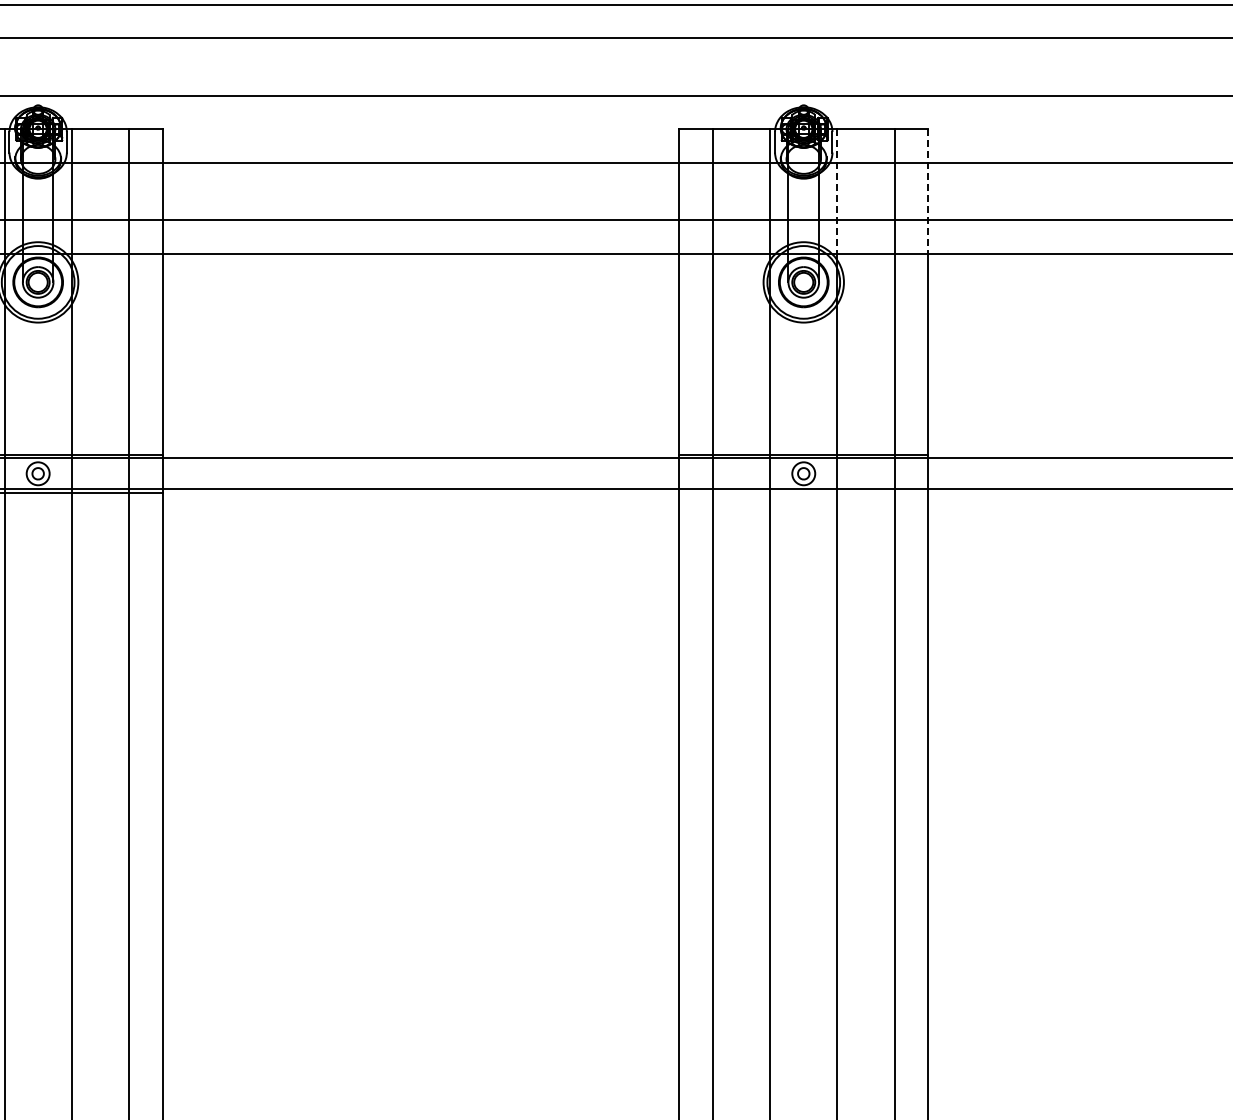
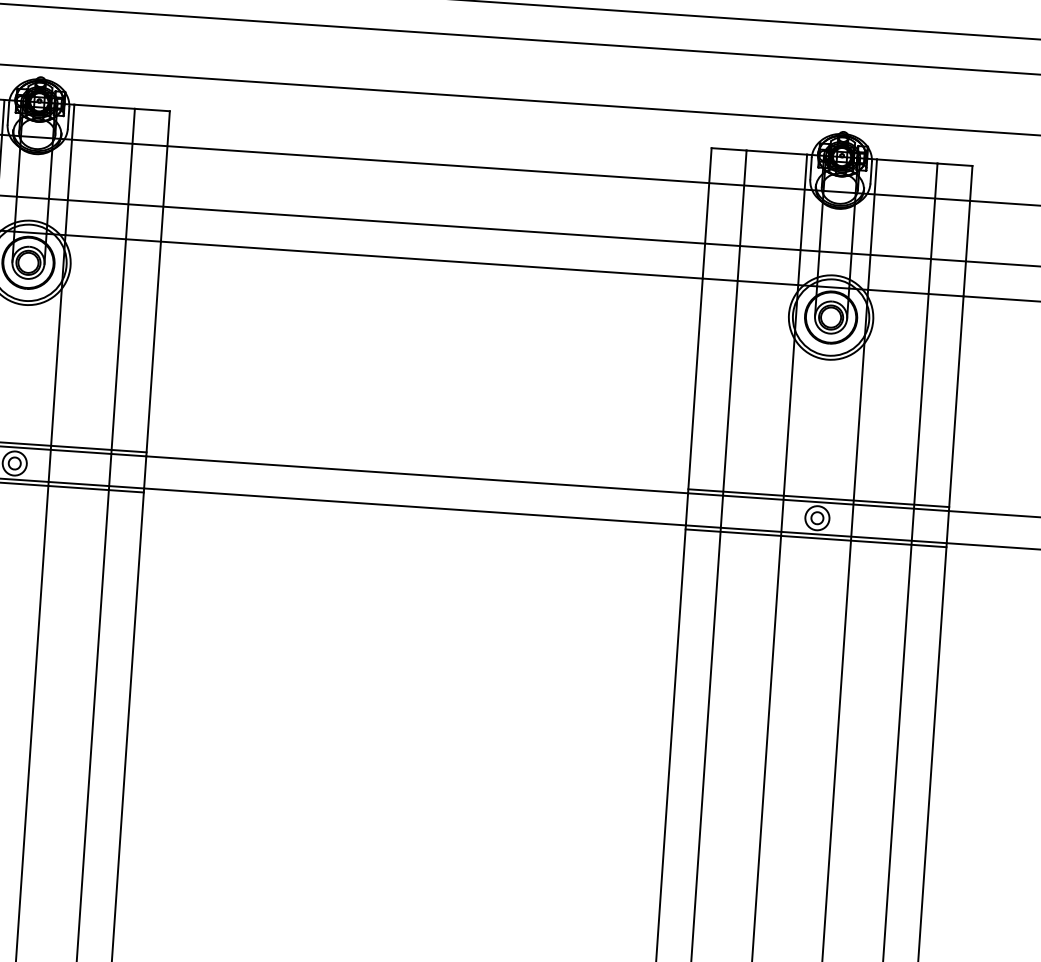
line: (837, 191) -> (872, 224), dashed -> solid
line: (928, 191) -> (968, 231), dashed -> solid
line: (803, 492) -> (815, 537), added

